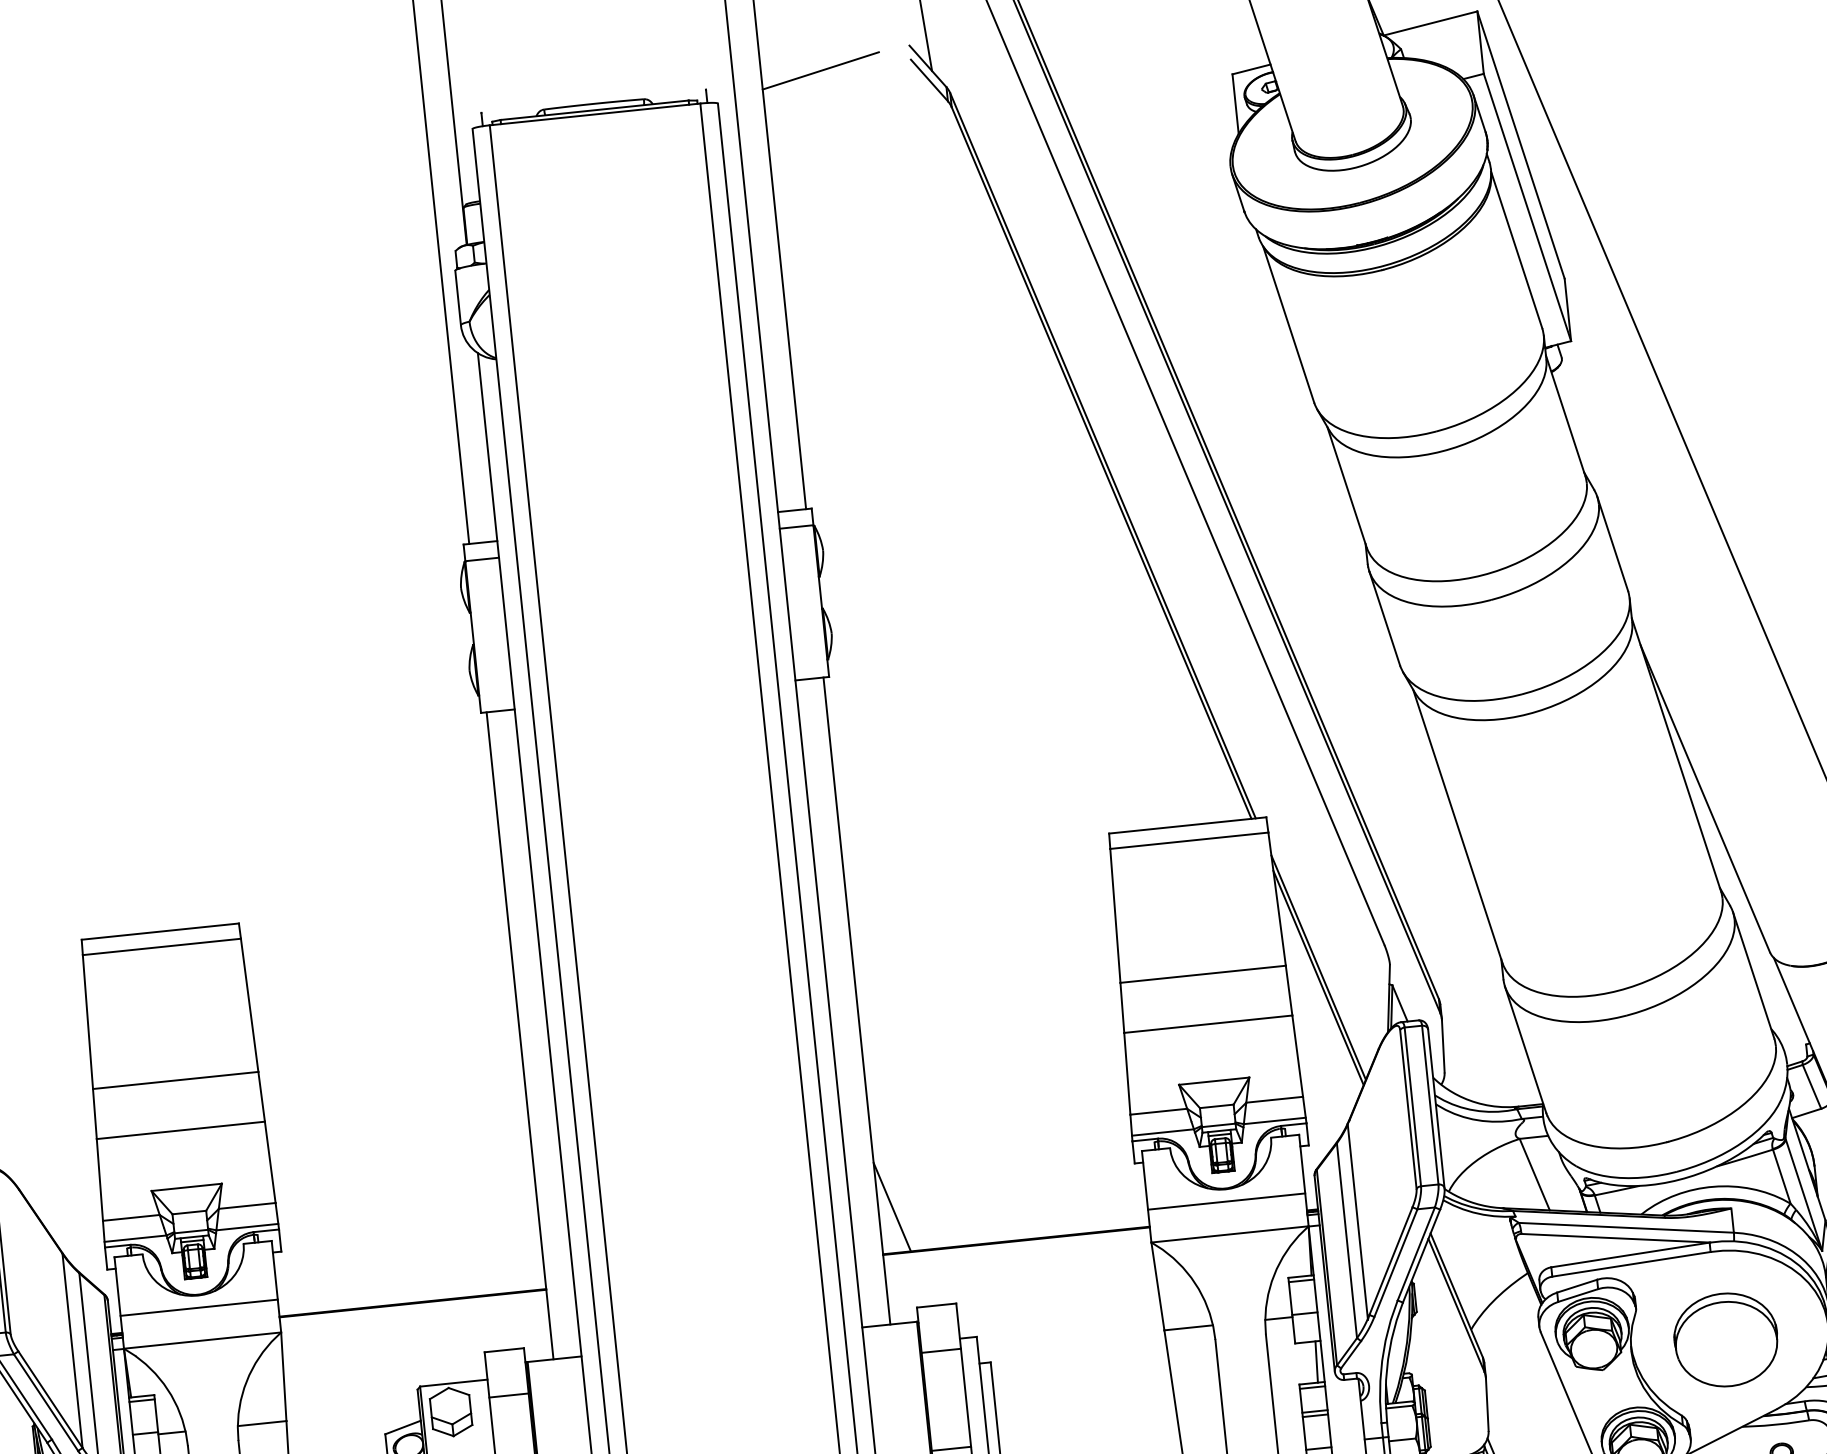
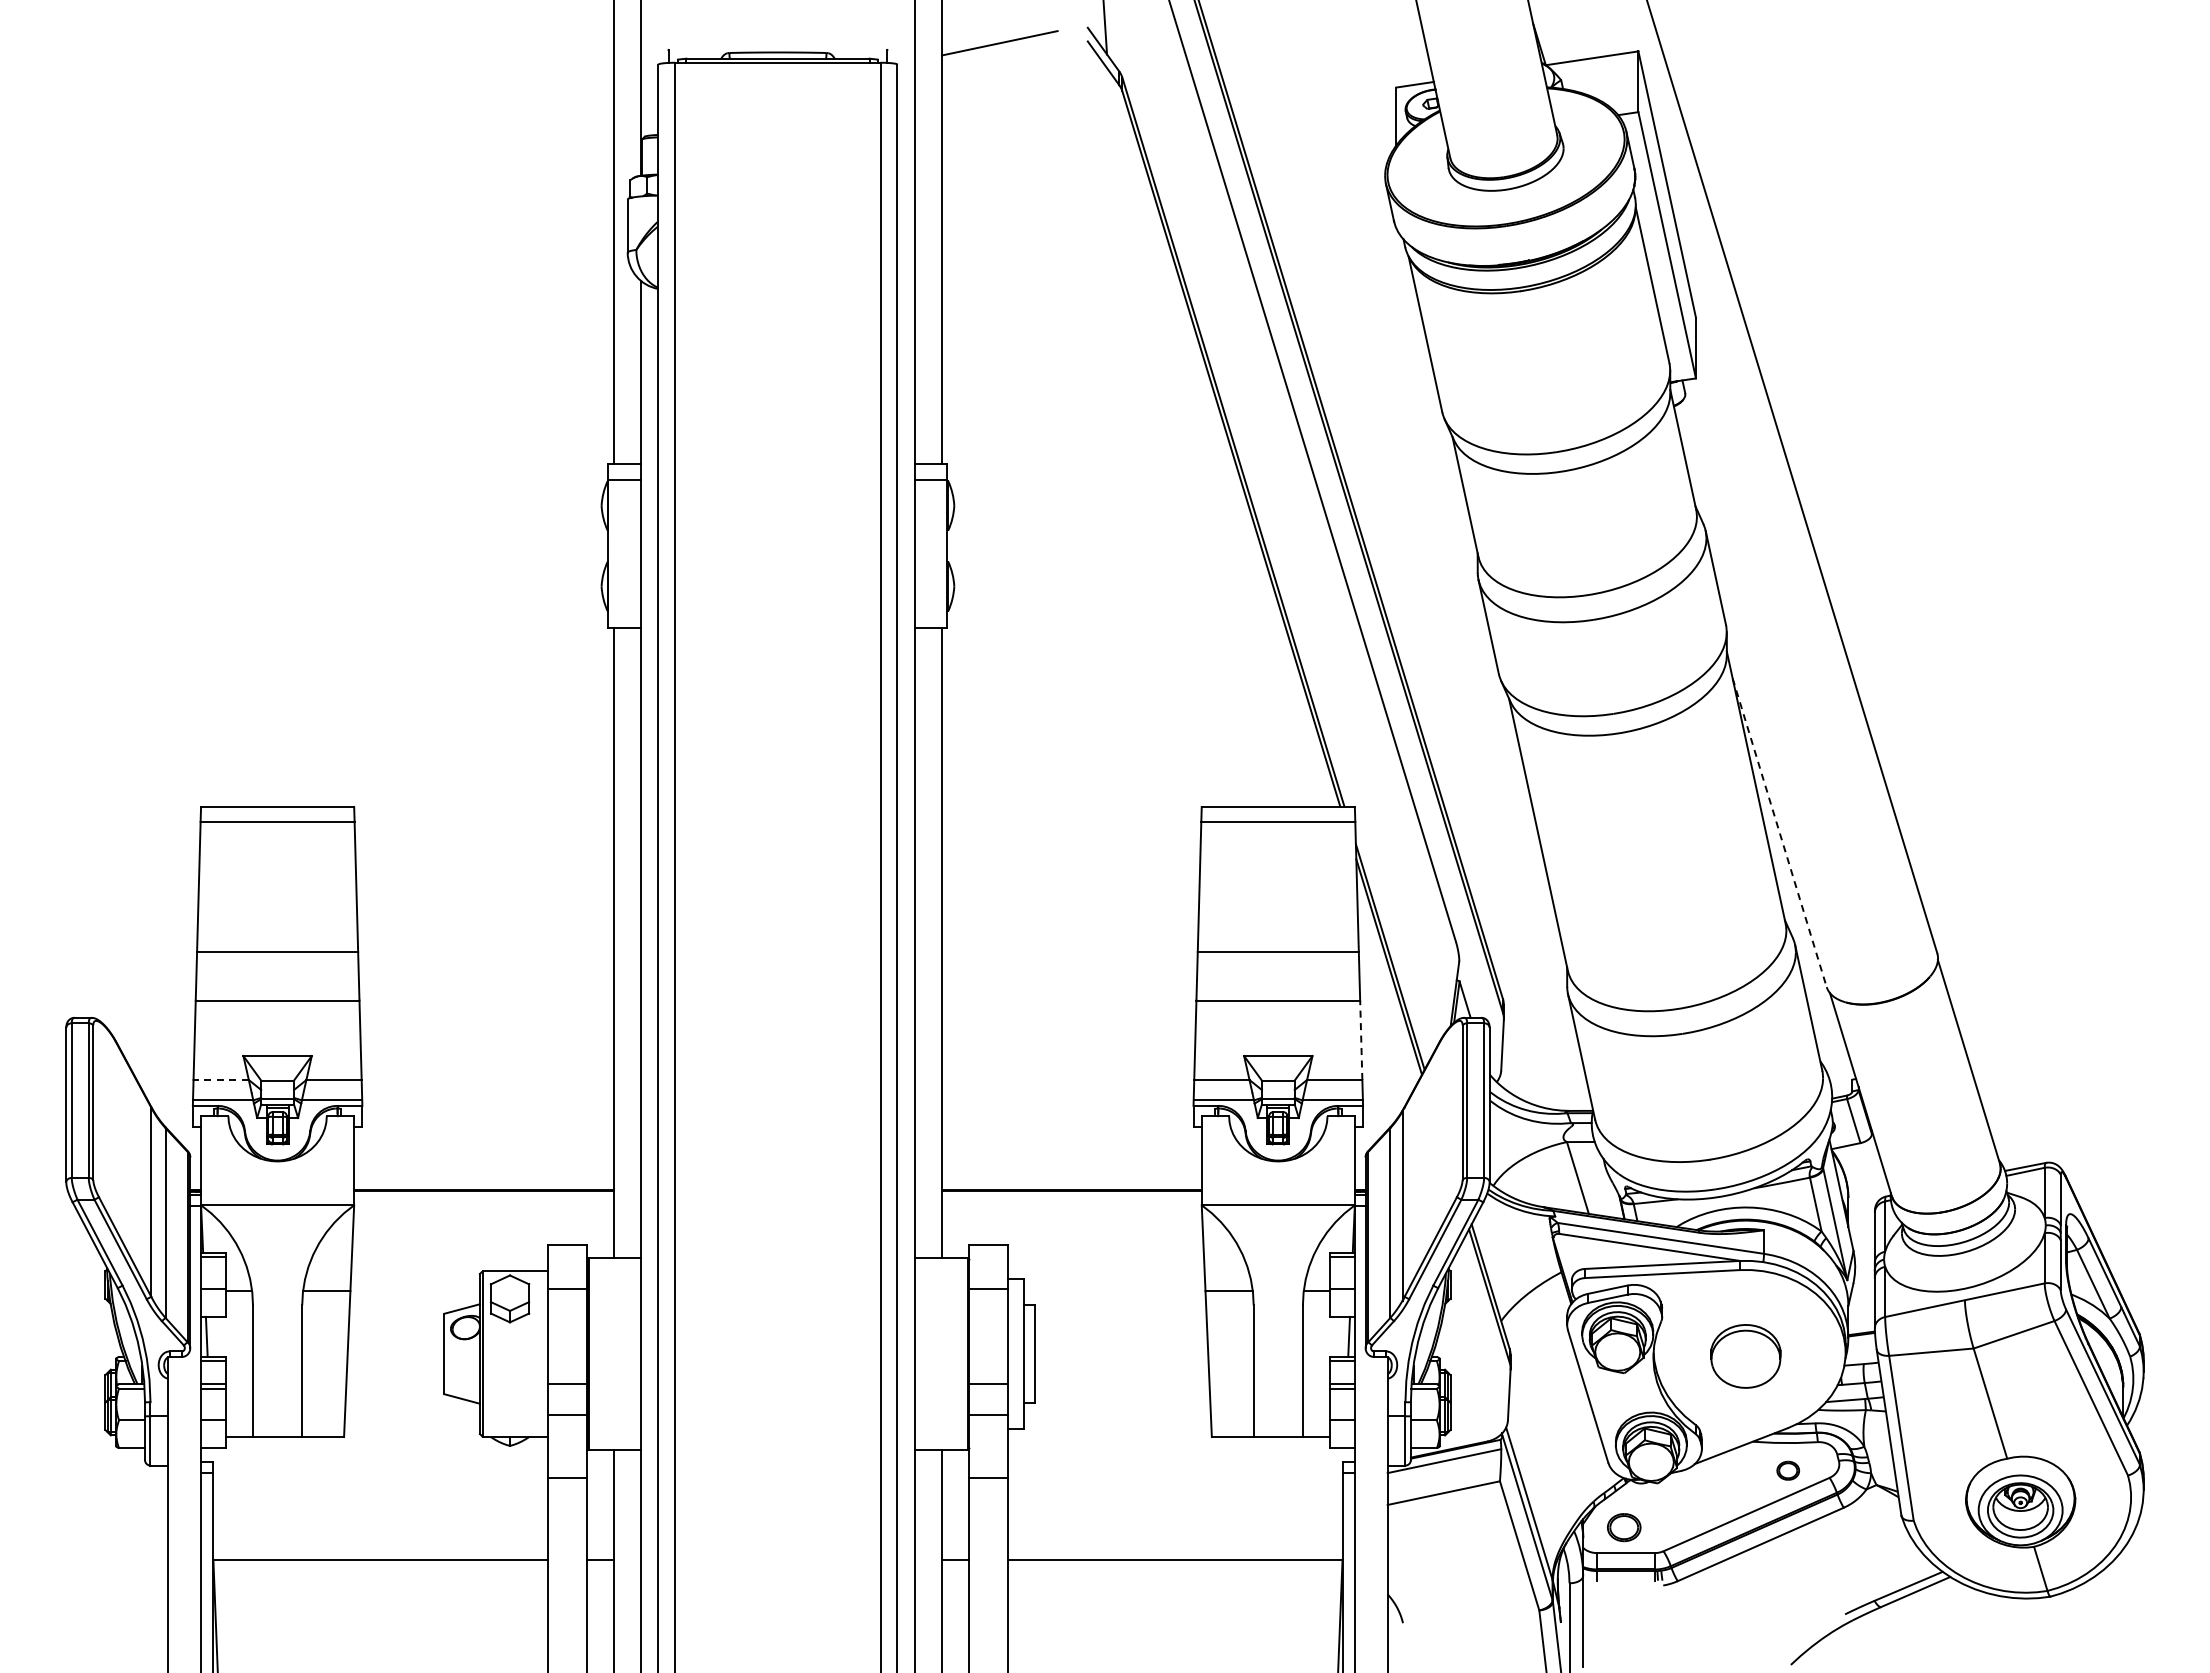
line: (1705, 799) -> (1779, 833), solid -> dashed
line: (1297, 1056) -> (1361, 1040), solid -> dashed
line: (1225, 1201) -> (1277, 1173), removed
line: (892, 1206) -> (955, 1144), removed
line: (131, 1217) -> (221, 1079), solid -> dashed
line: (199, 1307) -> (277, 1173), removed
part: (1725, 1340) -> (1745, 1356), size x0.7

